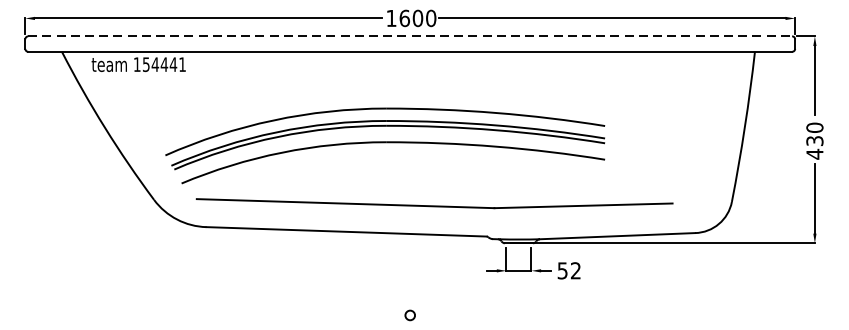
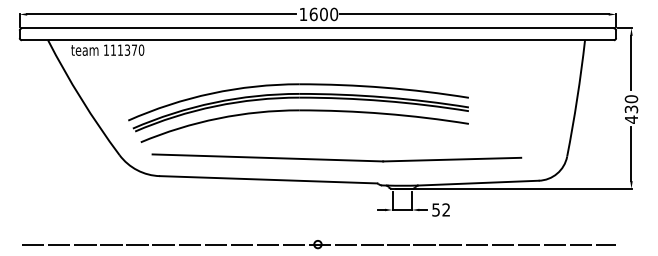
line: (409, 36) -> (317, 28), dashed -> solid
text: (164, 63) -> (127, 49), 154441 -> 111370
line: (410, 315) -> (318, 244), added

